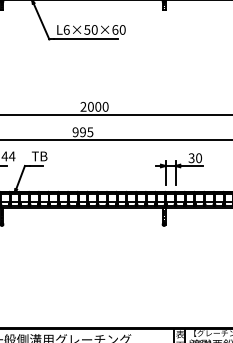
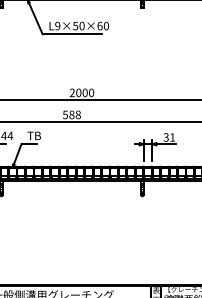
text: (66, 29) -> (57, 25), L6×50×60 -> L9×50×60
text: (82, 132) -> (71, 115), 995 -> 588
text: (198, 158) -> (172, 137), 30 -> 31

